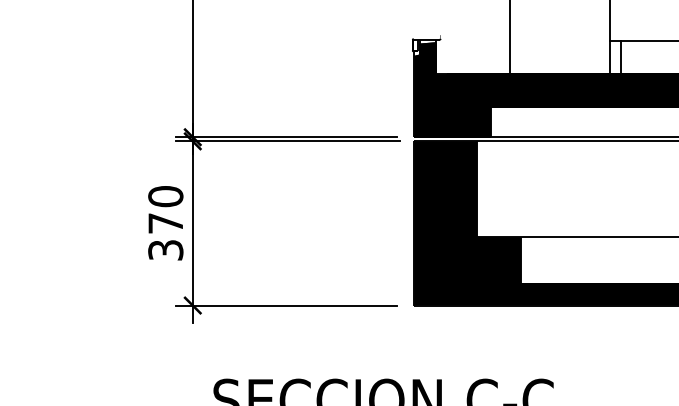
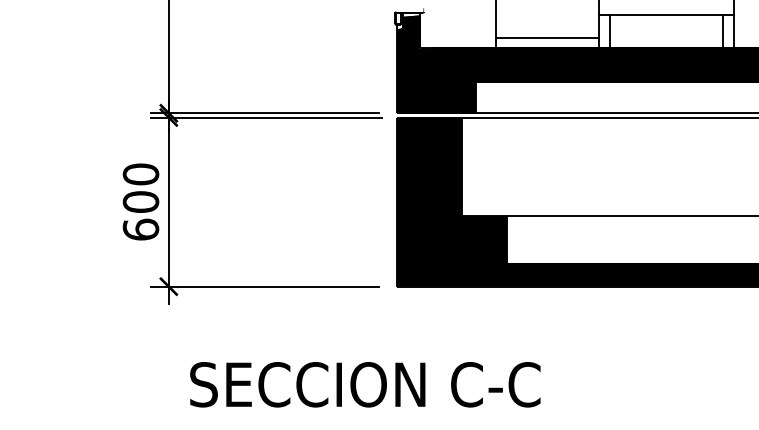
line: (559, 64) -> (546, 38), added
text: (165, 236) -> (140, 215), 370 -> 600

